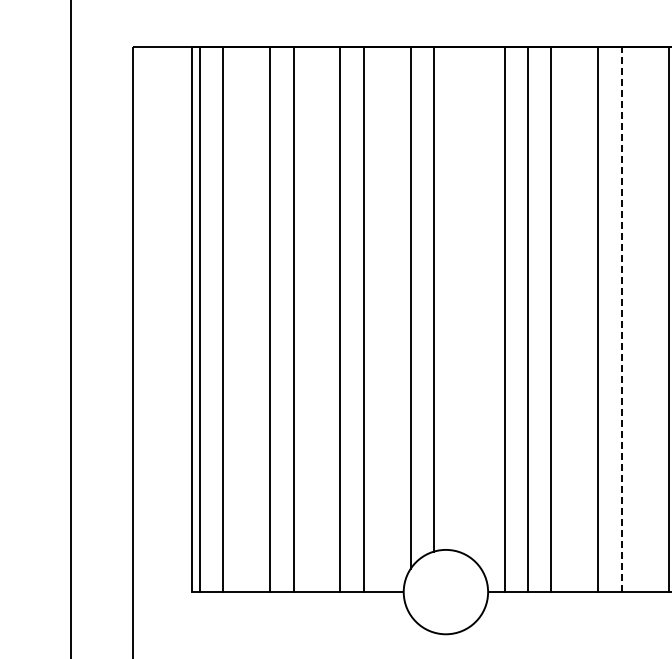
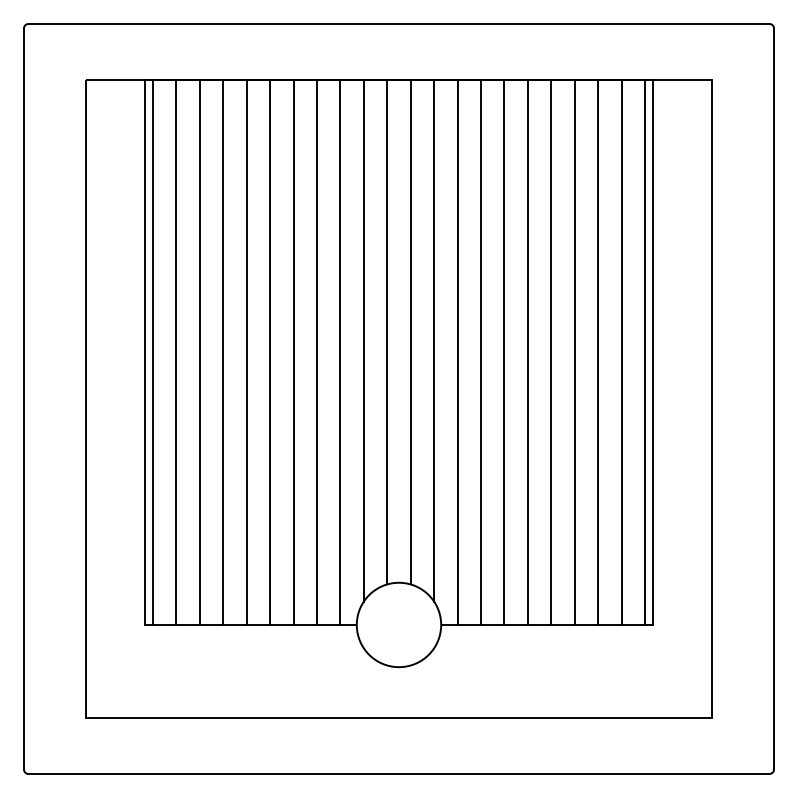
line: (457, 299) -> (410, 332), added
line: (481, 307) -> (434, 340), added
line: (246, 319) -> (199, 352), added
line: (317, 319) -> (270, 352), added
line: (387, 319) -> (340, 352), added
line: (574, 319) -> (527, 352), added
line: (621, 319) -> (574, 352), dashed -> solid
line: (645, 319) -> (598, 352), added

